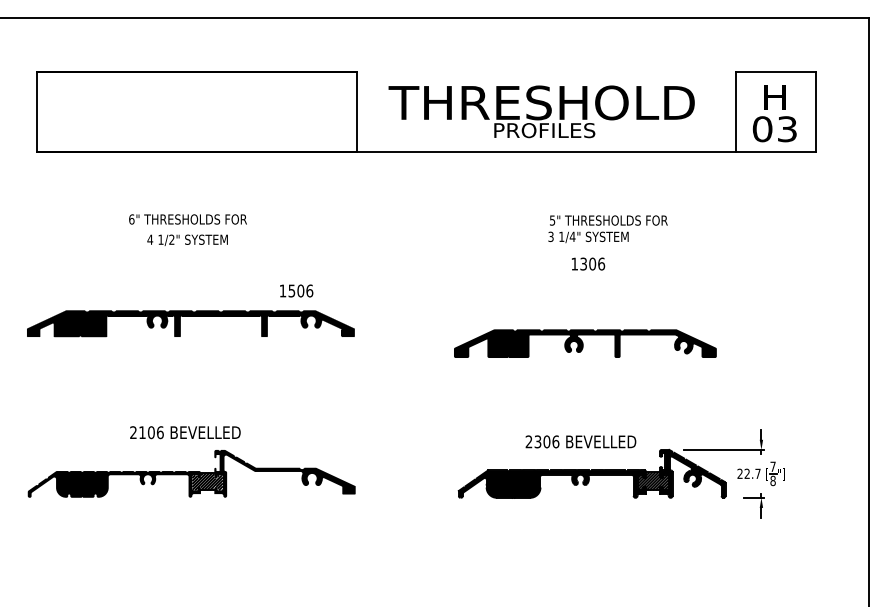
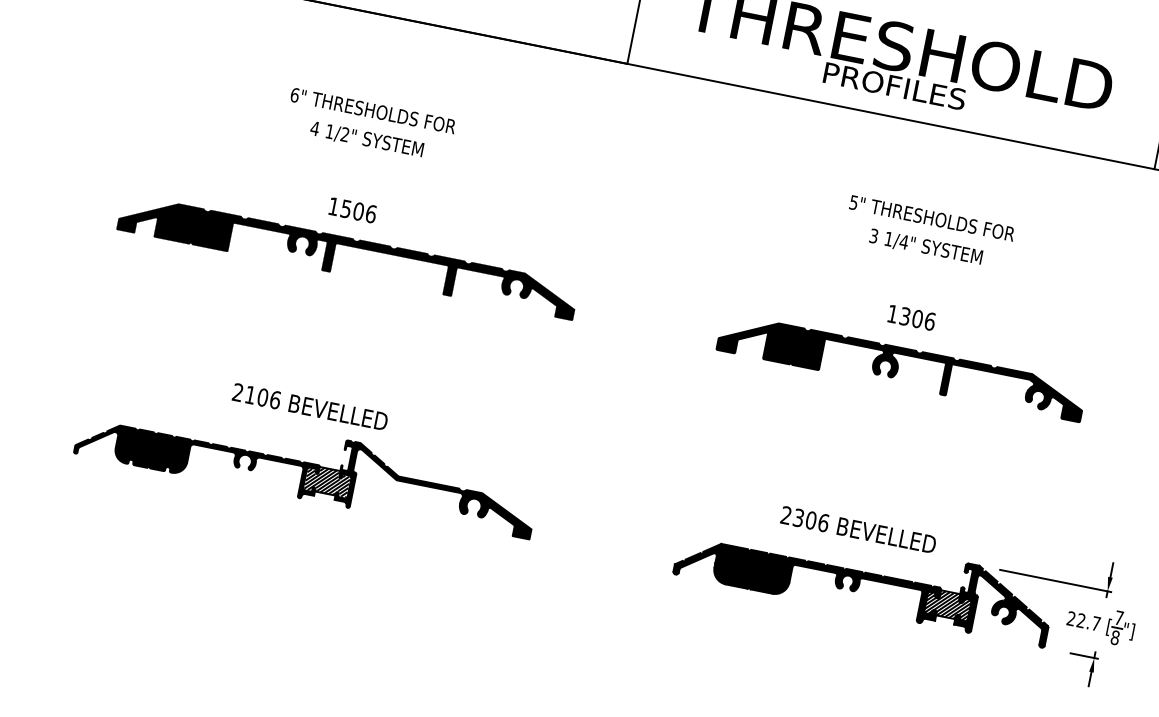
text: (608, 220) -> (931, 218), moved
text: (588, 263) -> (912, 317), moved
text: (296, 290) -> (352, 209), moved
part: (585, 343) -> (902, 367), moved

